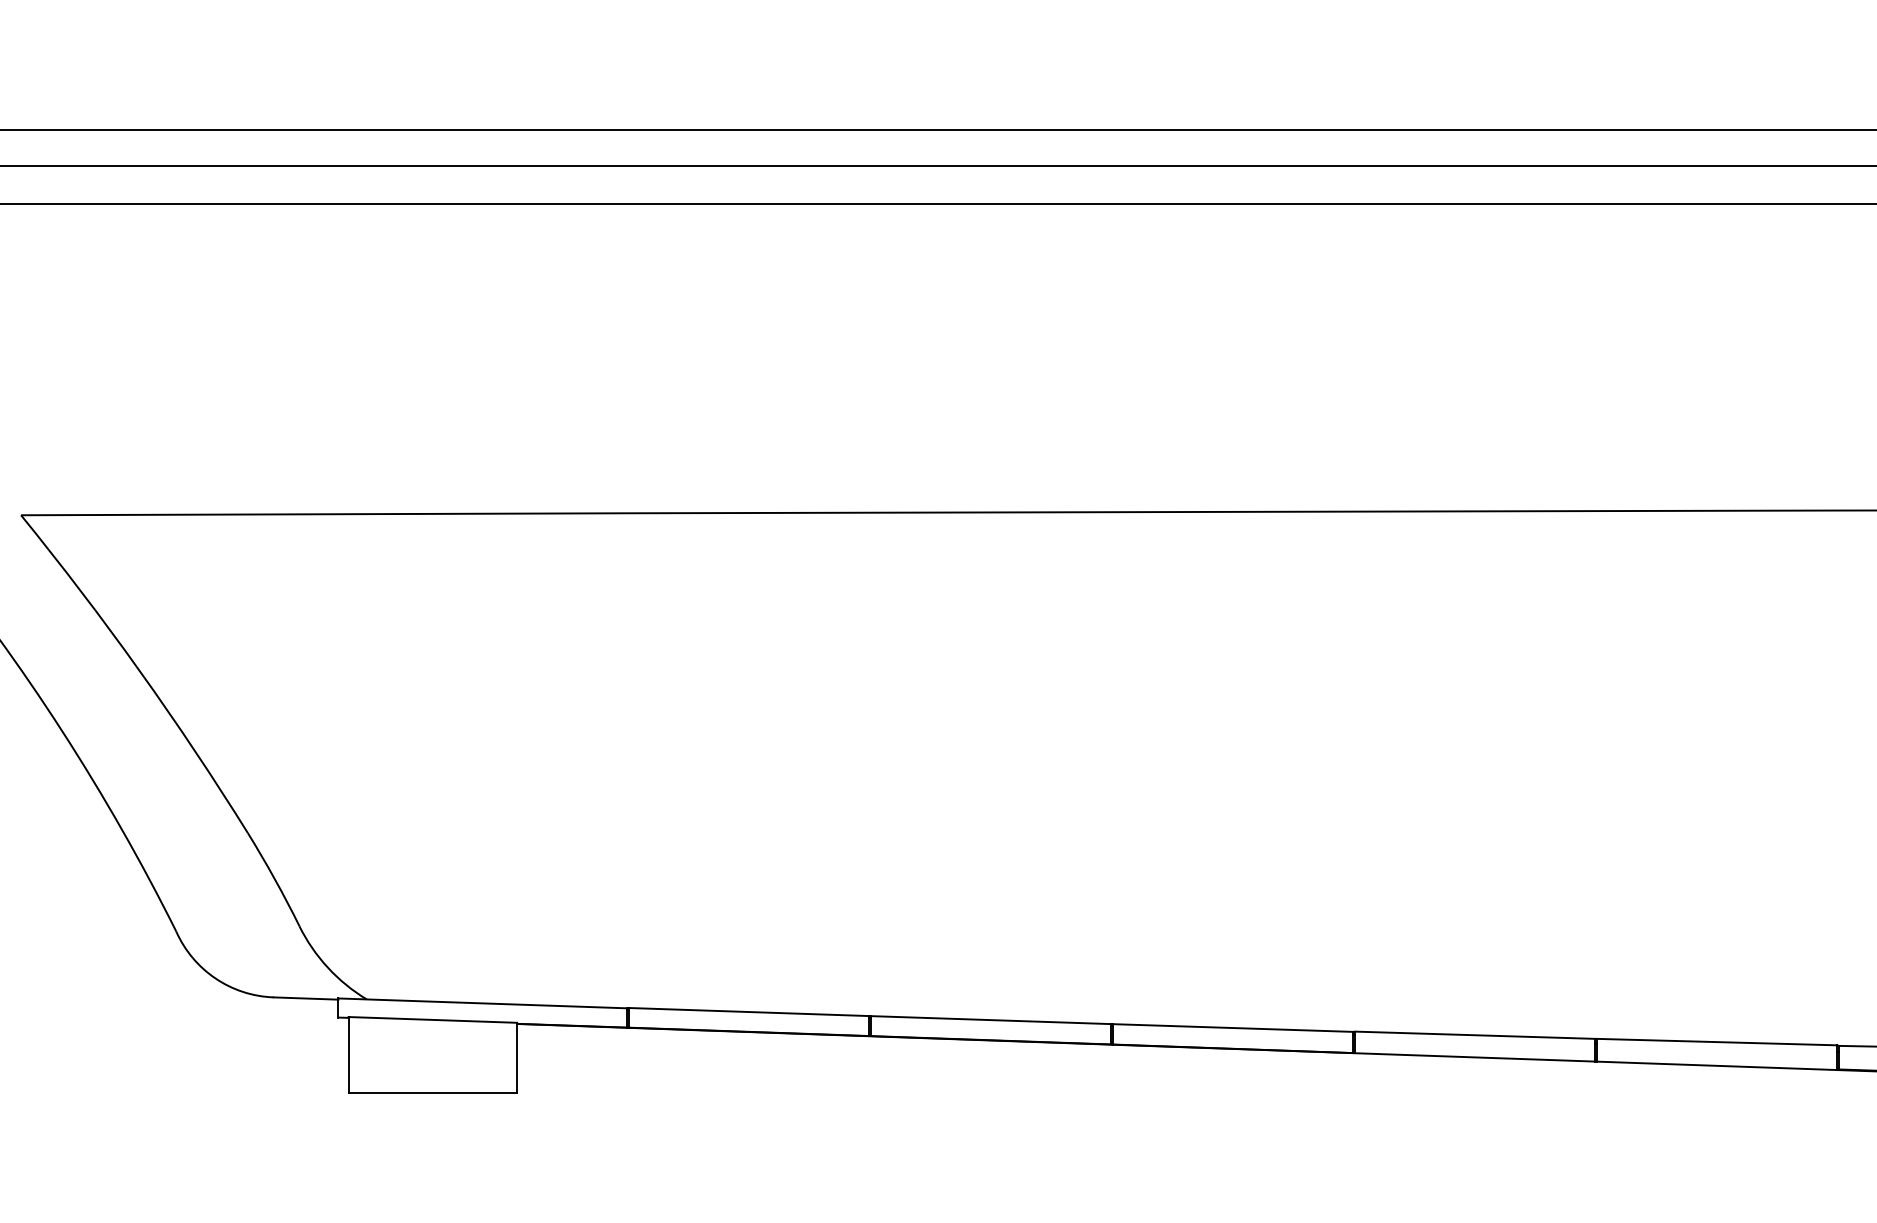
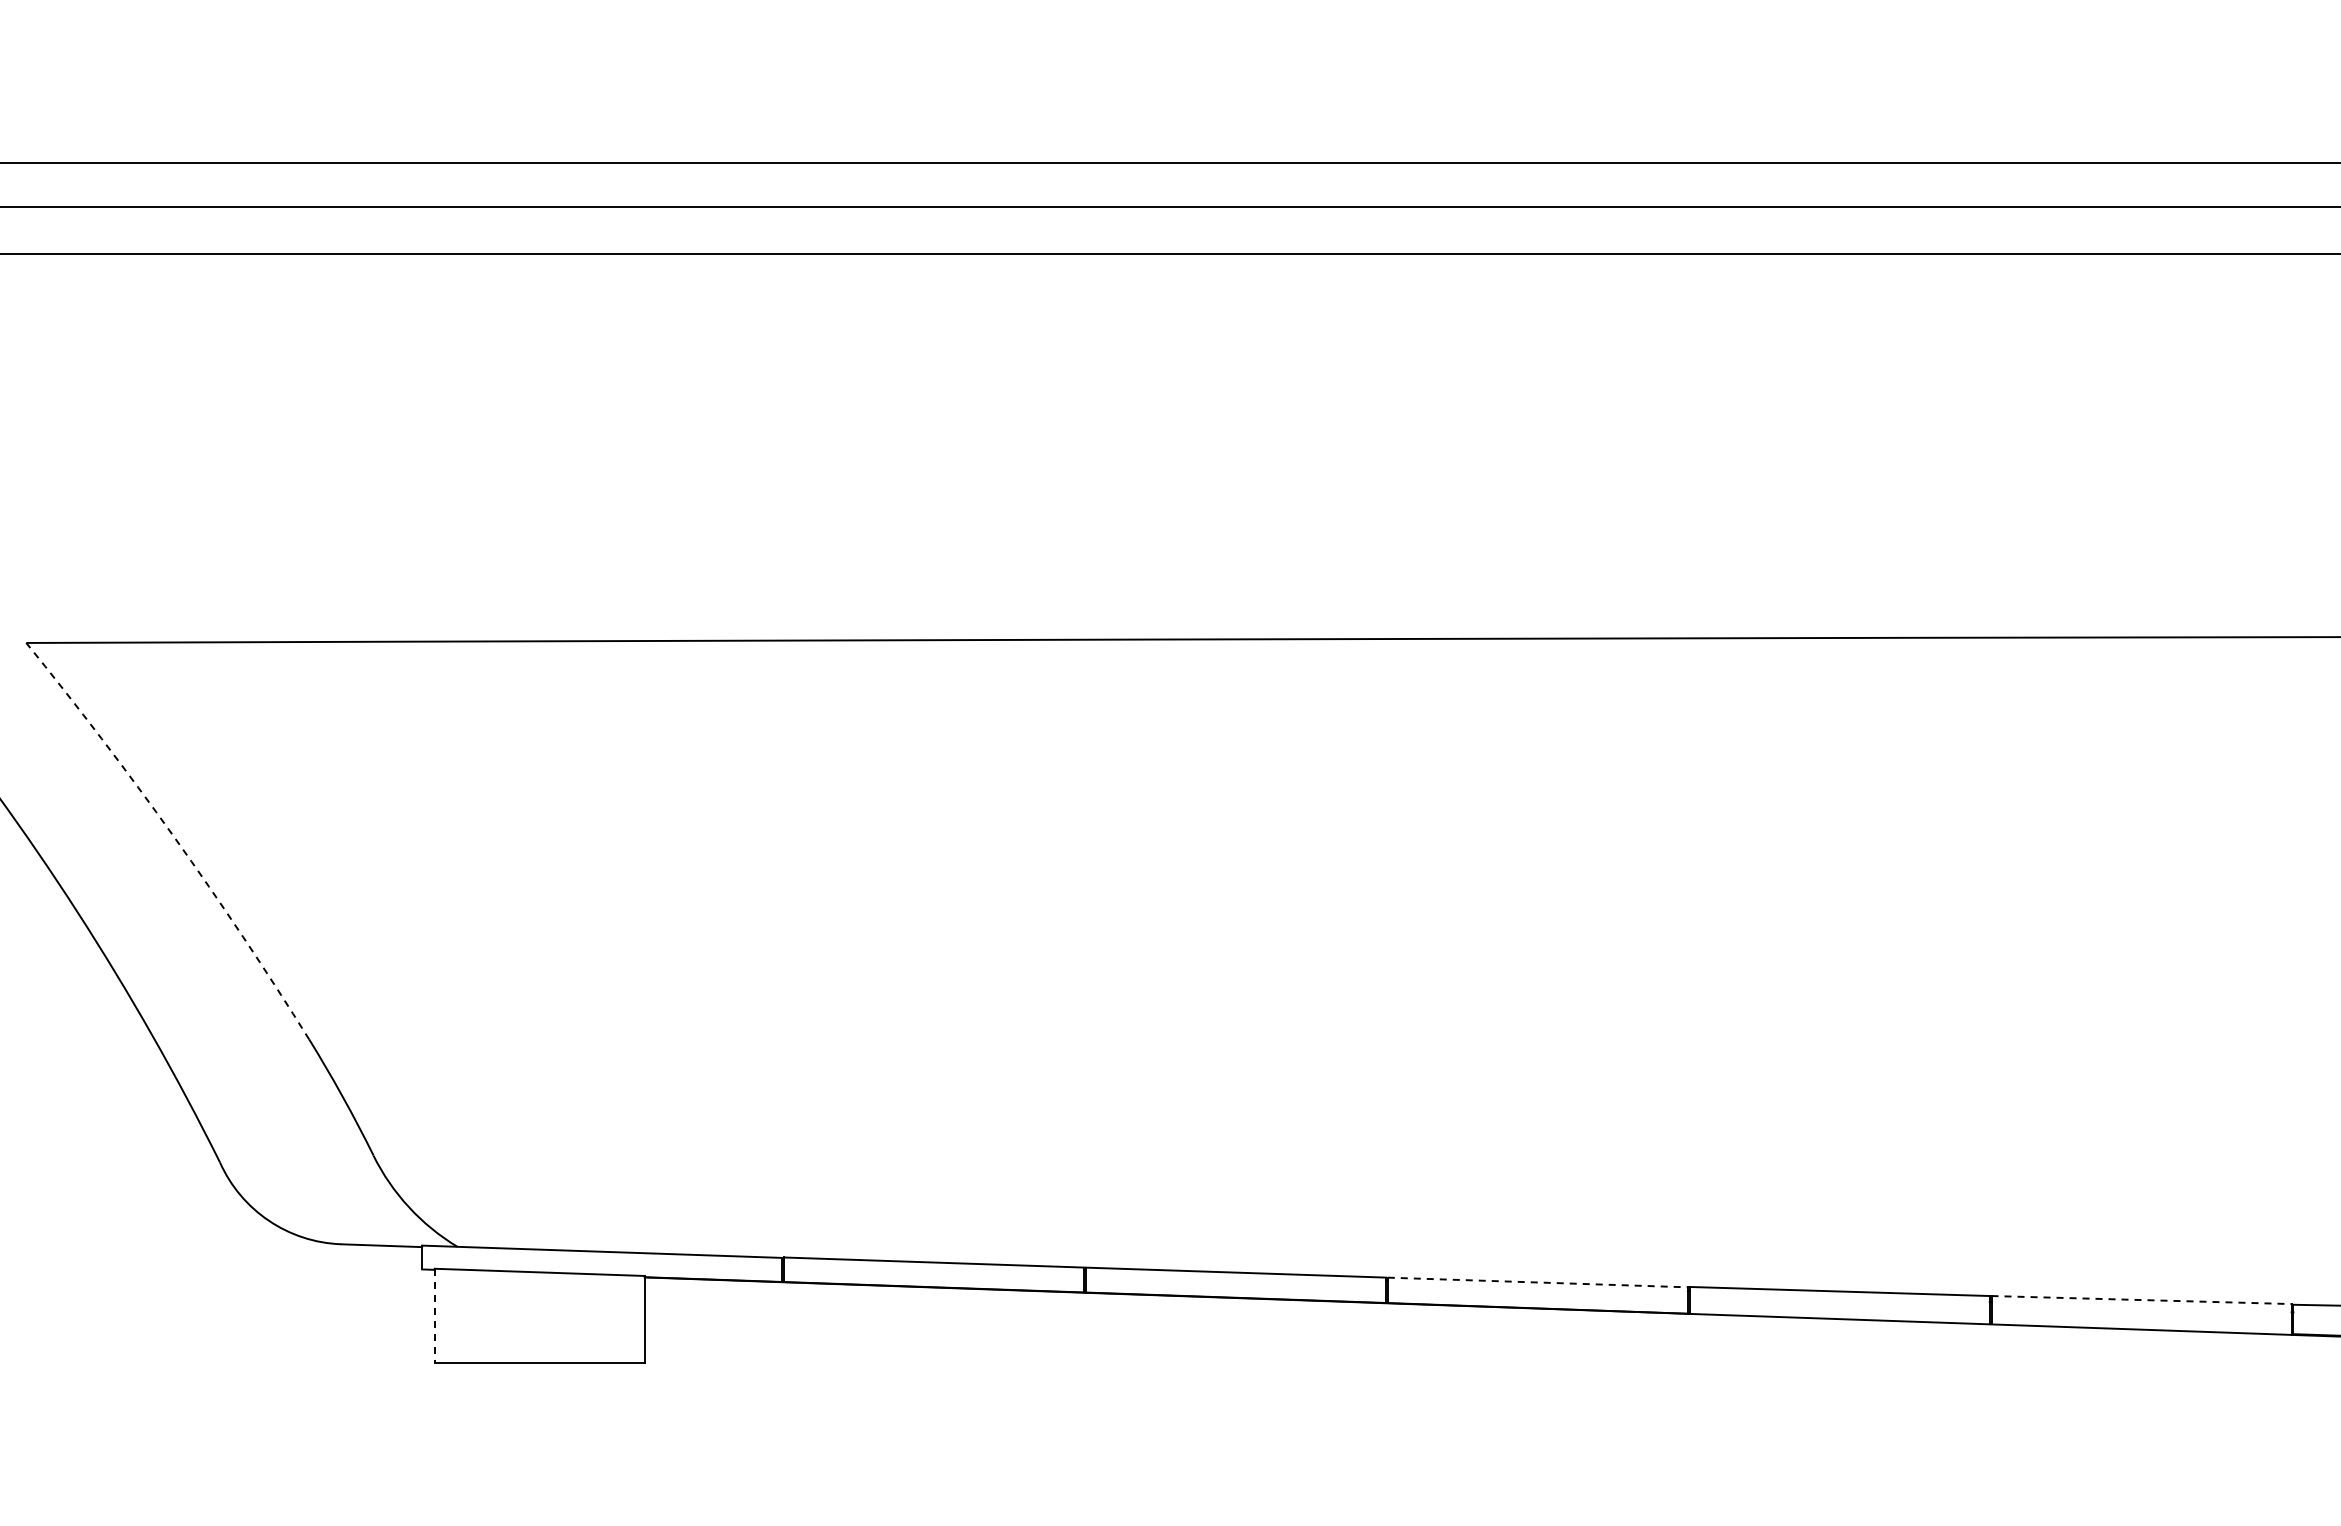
arc: (139, 670) -> (174, 836), solid -> dashed
line: (1233, 1028) -> (1538, 1282), solid -> dashed
line: (1717, 1042) -> (2142, 1300), solid -> dashed
line: (348, 1055) -> (434, 1316), solid -> dashed

